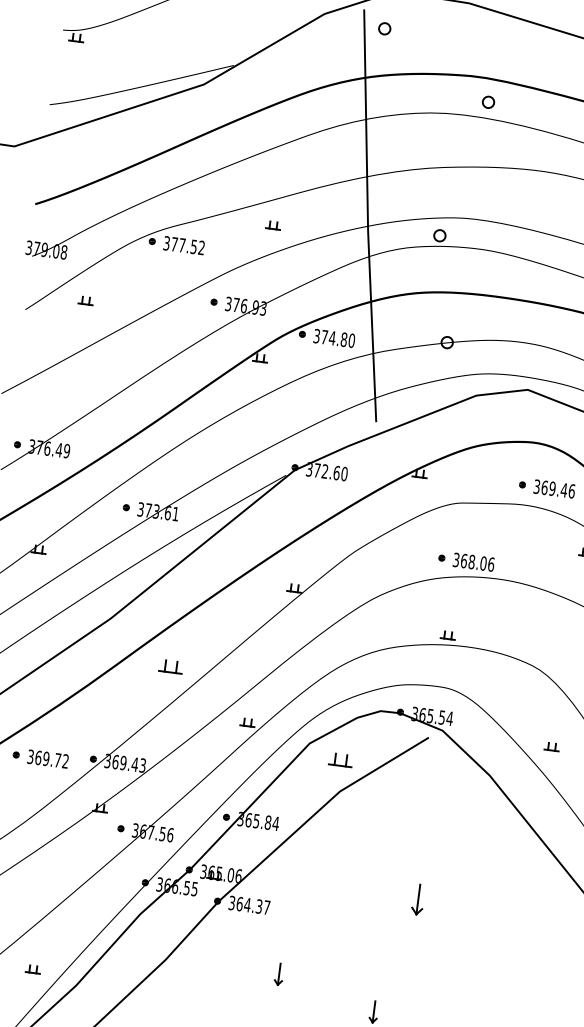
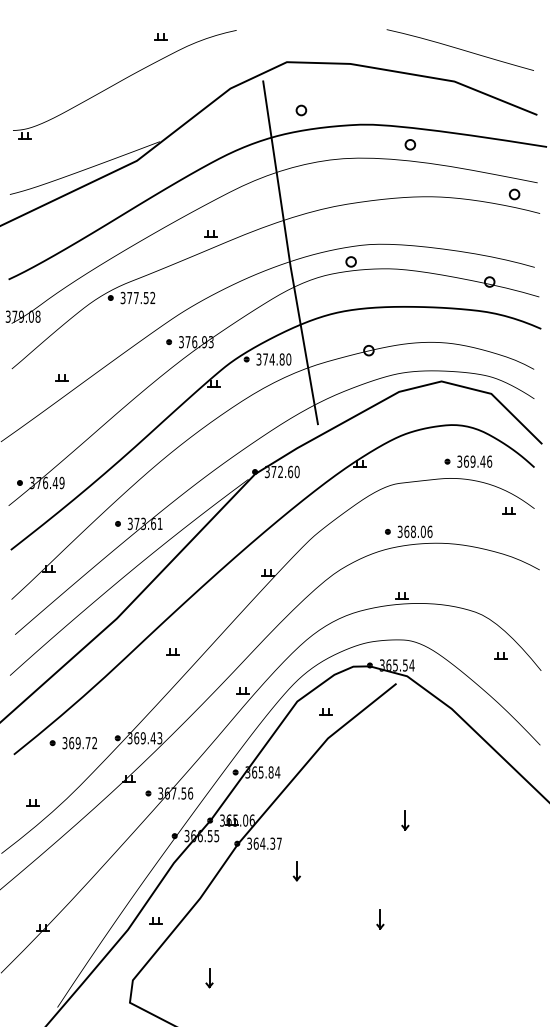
part: (384, 28) -> (301, 110), moved
part: (488, 102) -> (410, 144), moved
part: (273, 224) -> (210, 233), moved
part: (85, 300) -> (61, 377), moved
part: (170, 665) -> (172, 651), size x0.62
part: (551, 746) -> (500, 655), moved
part: (341, 759) -> (325, 711), size x0.62
part: (418, 899) -> (405, 820), size x0.71
part: (32, 968) -> (155, 920), moved
part: (278, 974) -> (296, 871), moved

